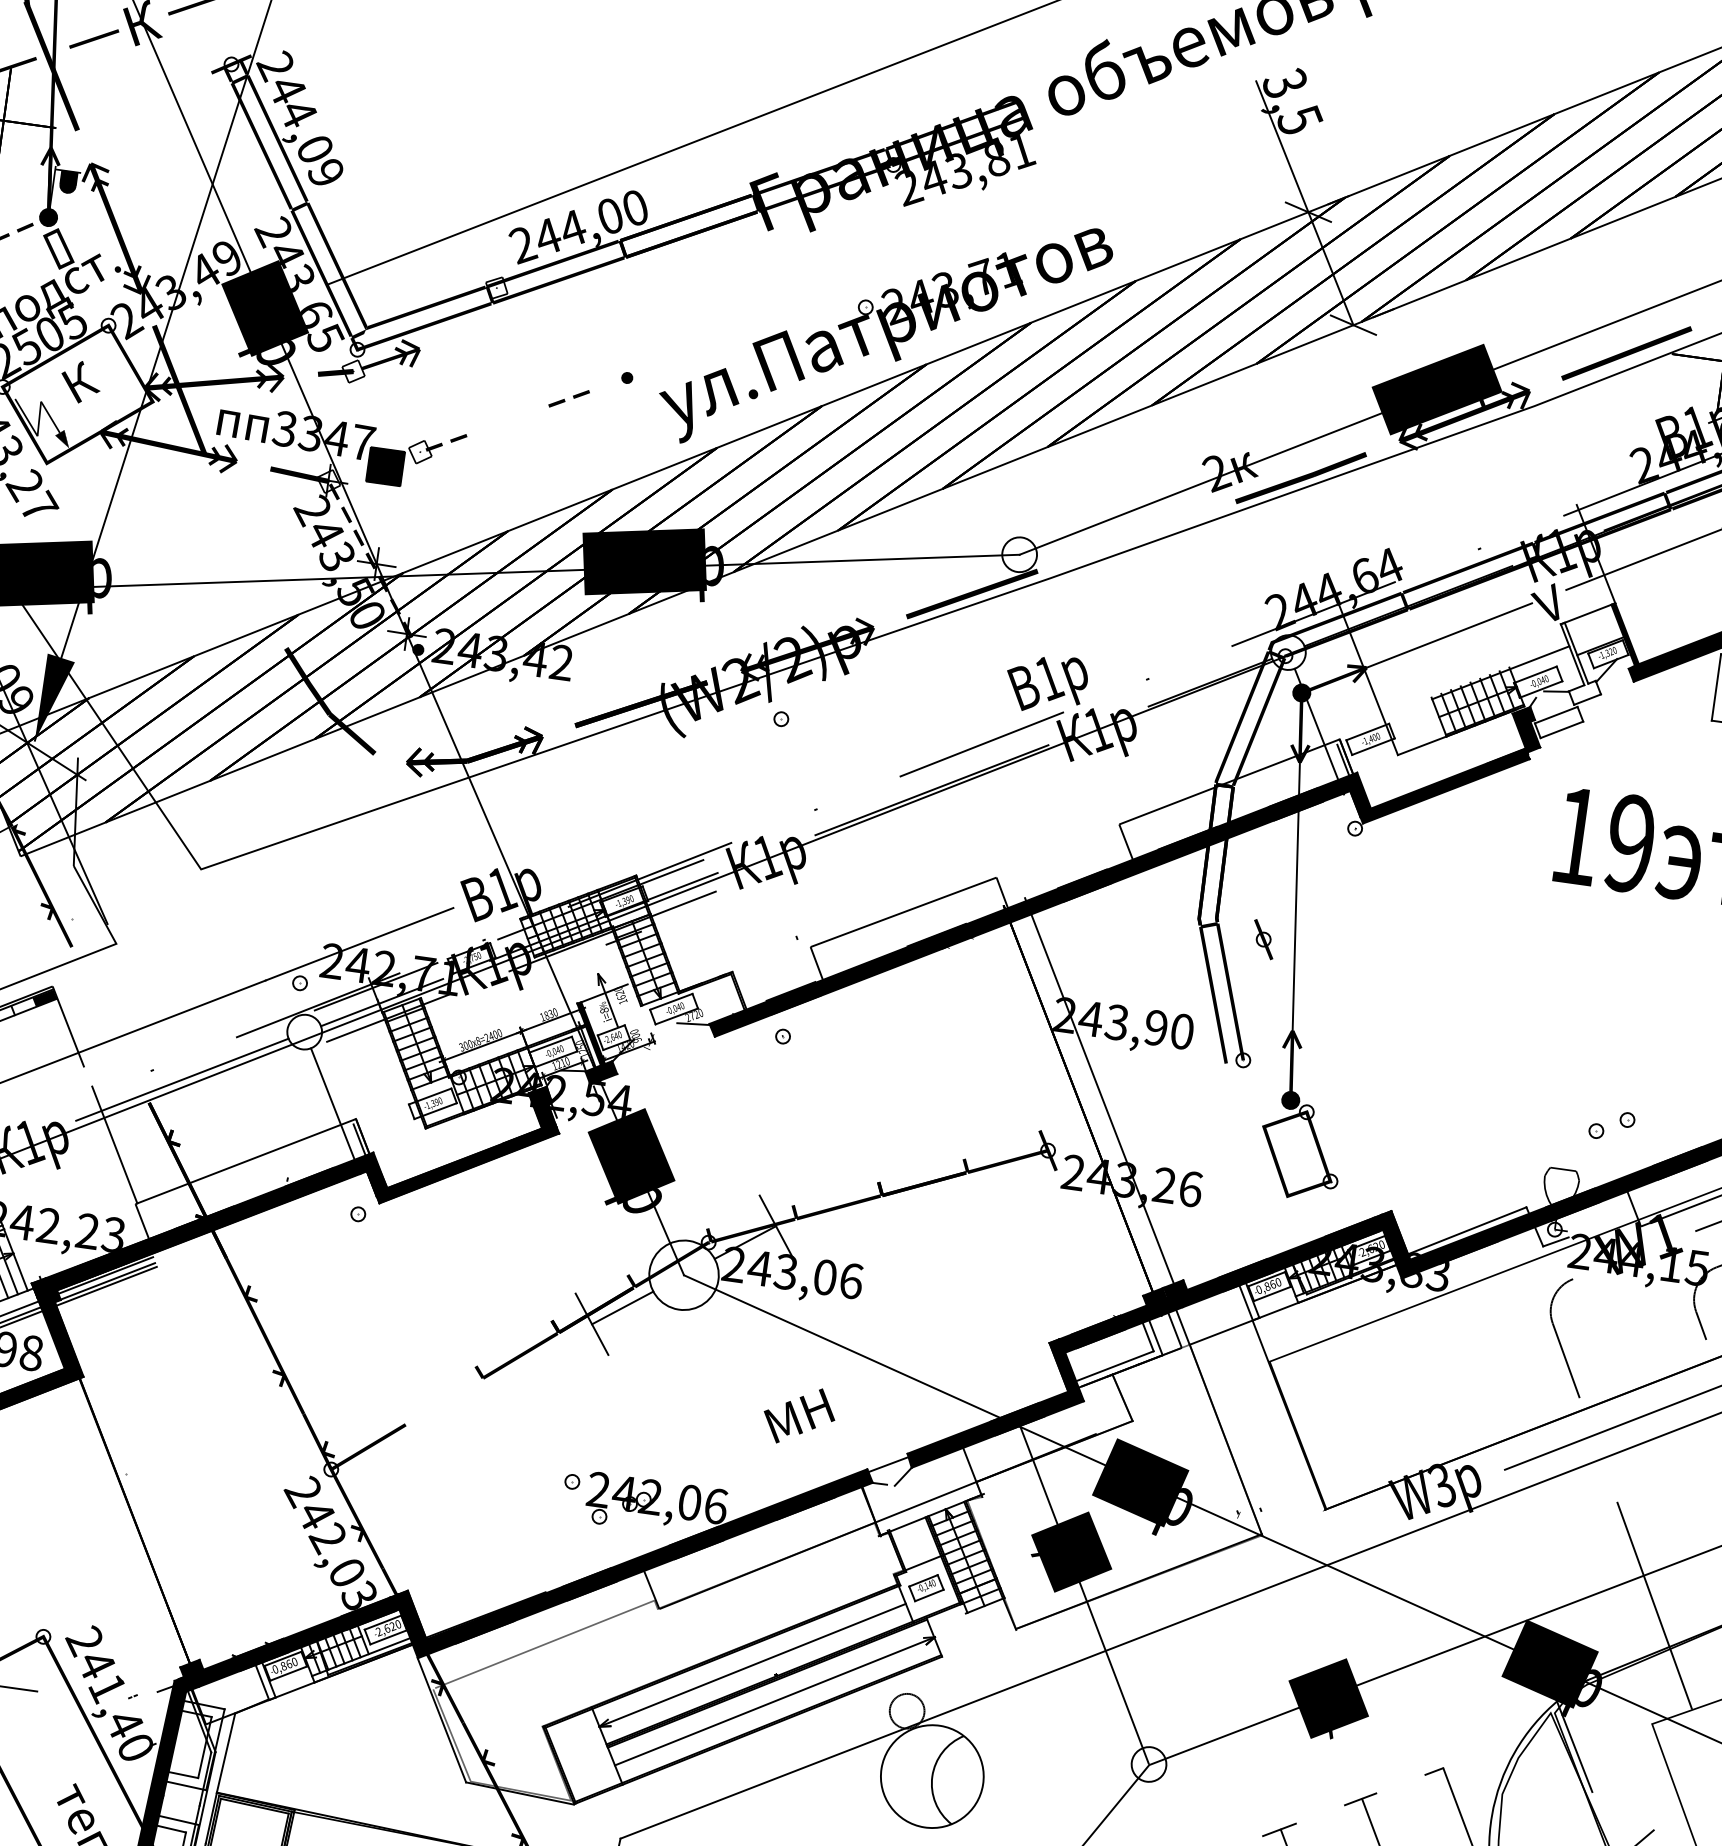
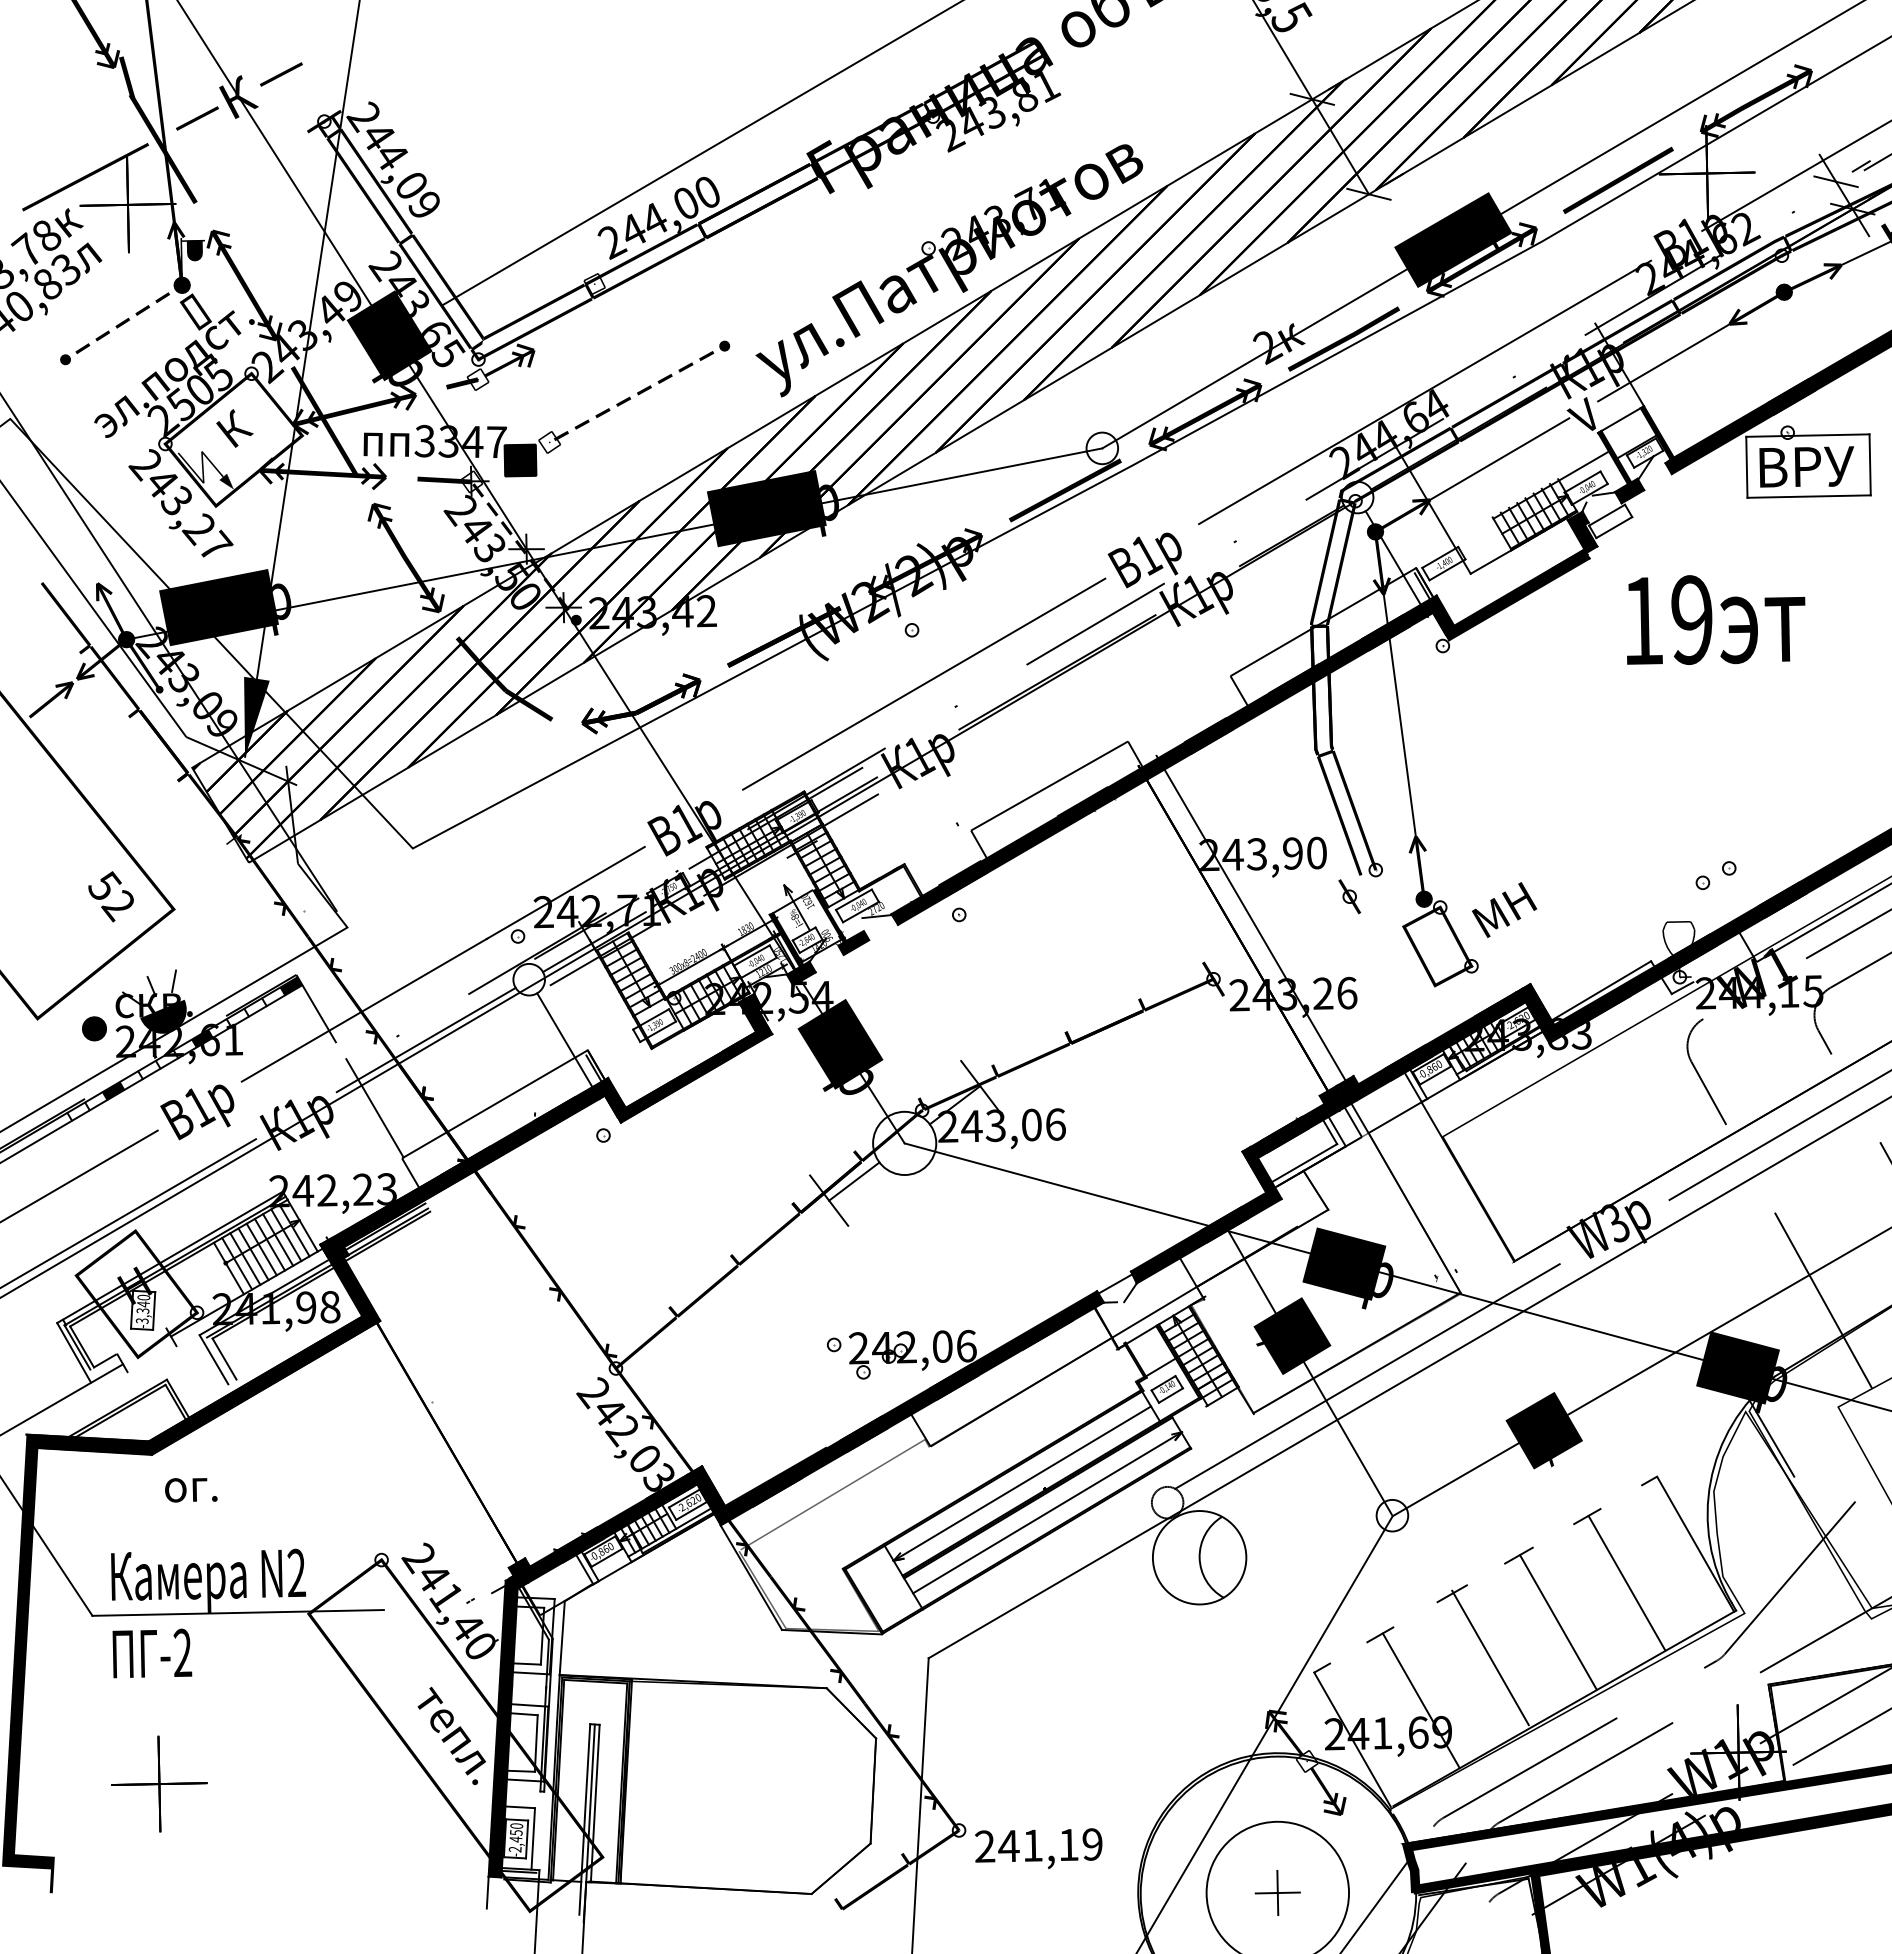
fill: (605, 385) -> (706, 355), added
fill: (532, 412) -> (644, 390), added
fill: (507, 420) -> (623, 401), added
fill: (482, 428) -> (602, 412), added
fill: (1137, 535) -> (1205, 414), added
line: (1380, 550) -> (1425, 392), added
fill: (244, 552) -> (406, 557), added
fill: (1580, 665) -> (1621, 467), added
line: (785, 779) -> (924, 683), added
part: (1263, 939) -> (1349, 896), moved
fill: (110, 1024) -> (353, 1000), added
fill: (653, 1024) -> (841, 922), added
fill: (439, 1400) -> (703, 1290), added
text: (799, 1415) -> (1504, 909), moved
line: (1146, 1608) -> (1367, 1376), added

